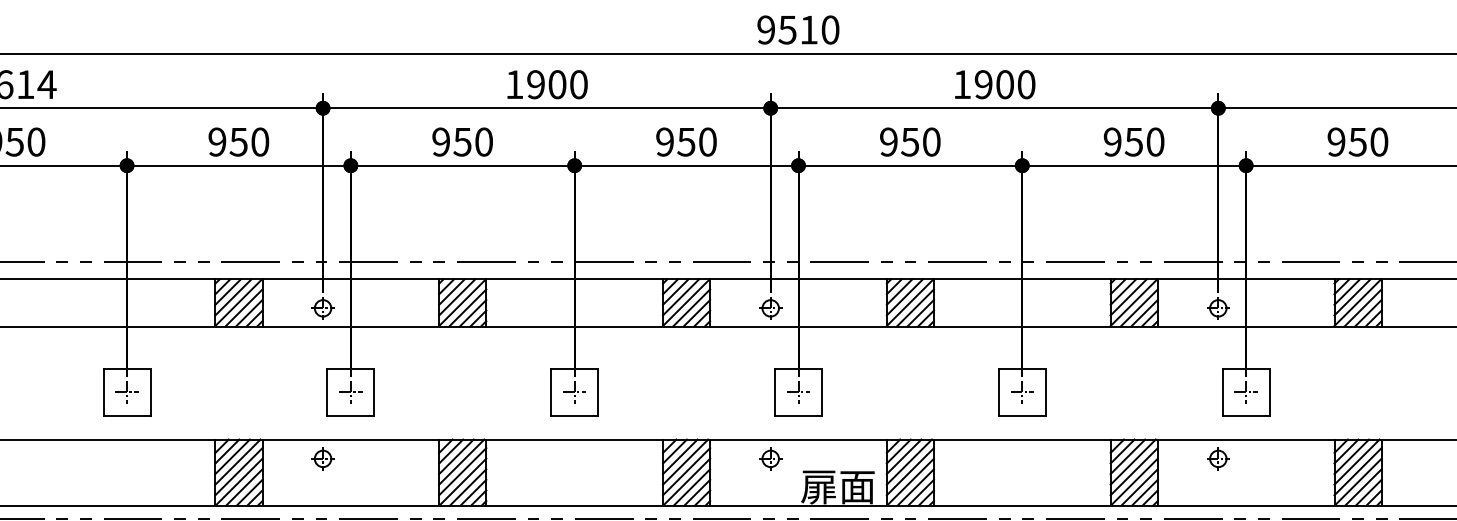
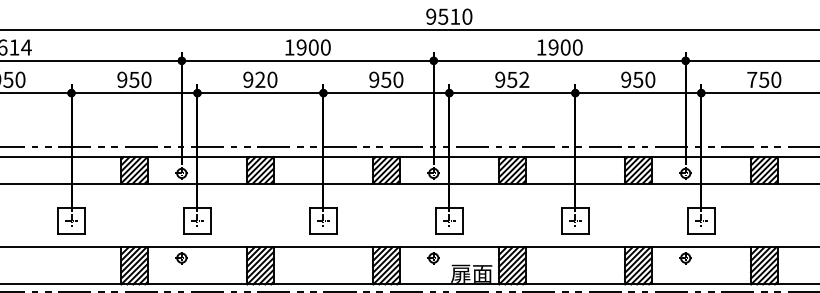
text: (462, 141) -> (260, 79), 950 -> 920
text: (931, 141) -> (524, 79), 950 -> 952
text: (1337, 141) -> (752, 79), 950 -> 750

